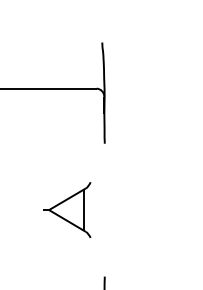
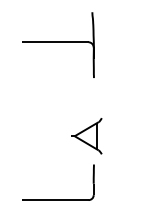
part: (67, 210) -> (86, 136), moved

